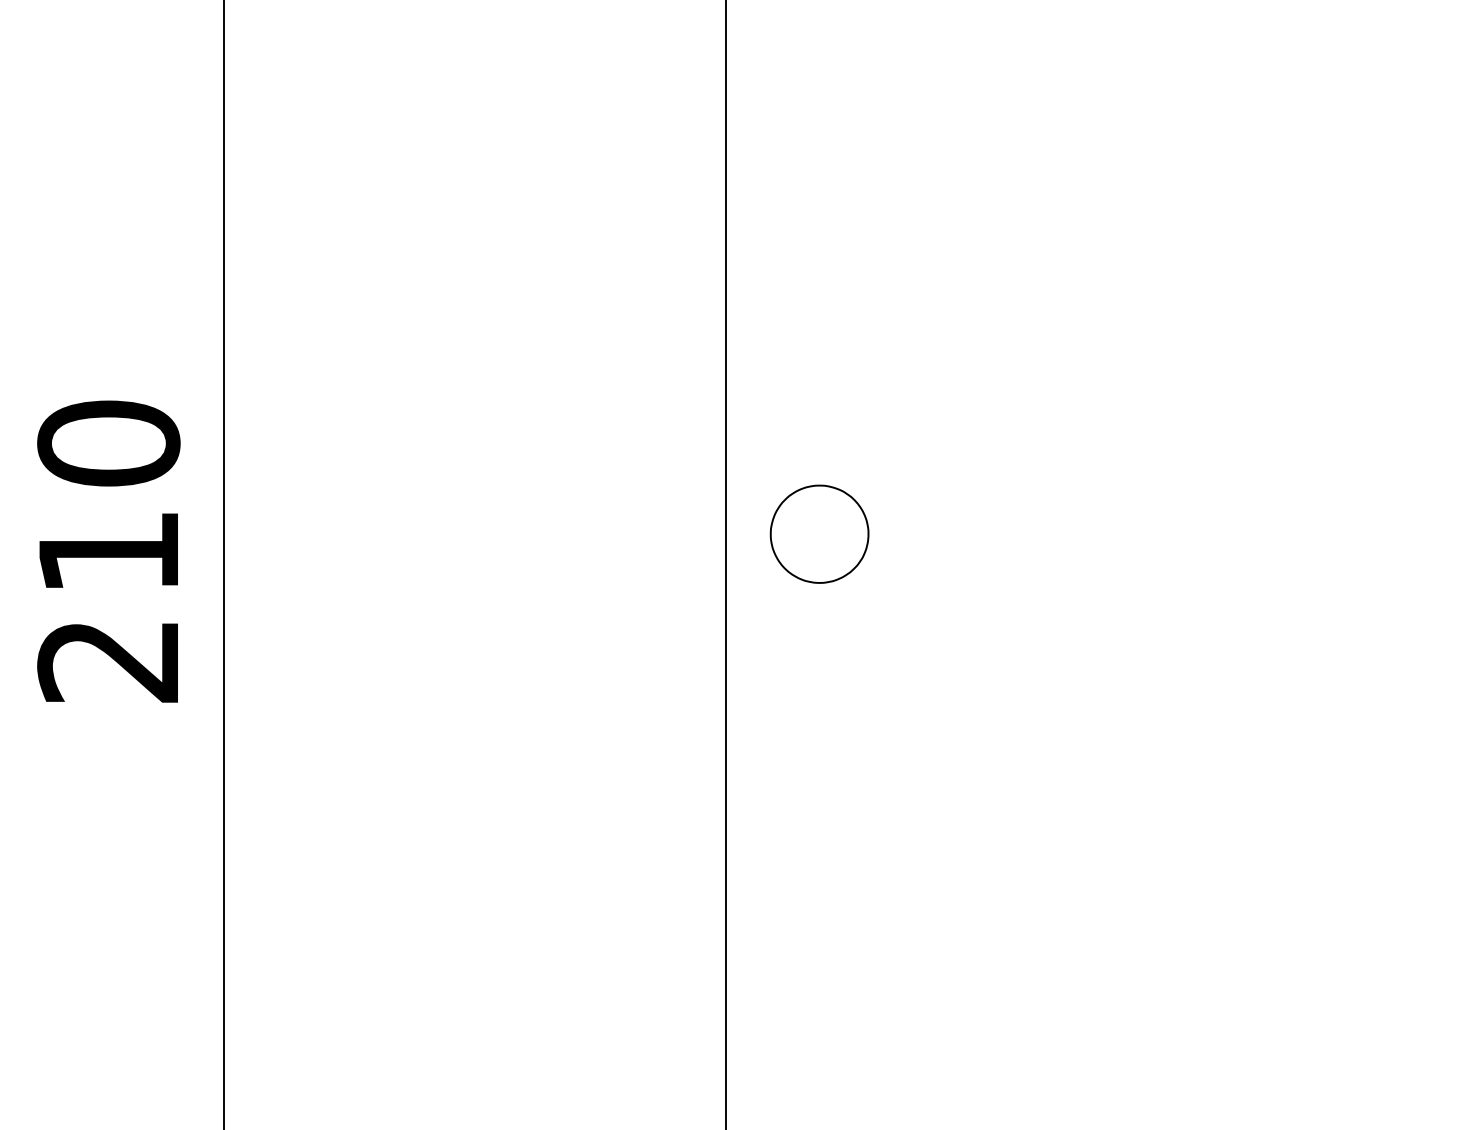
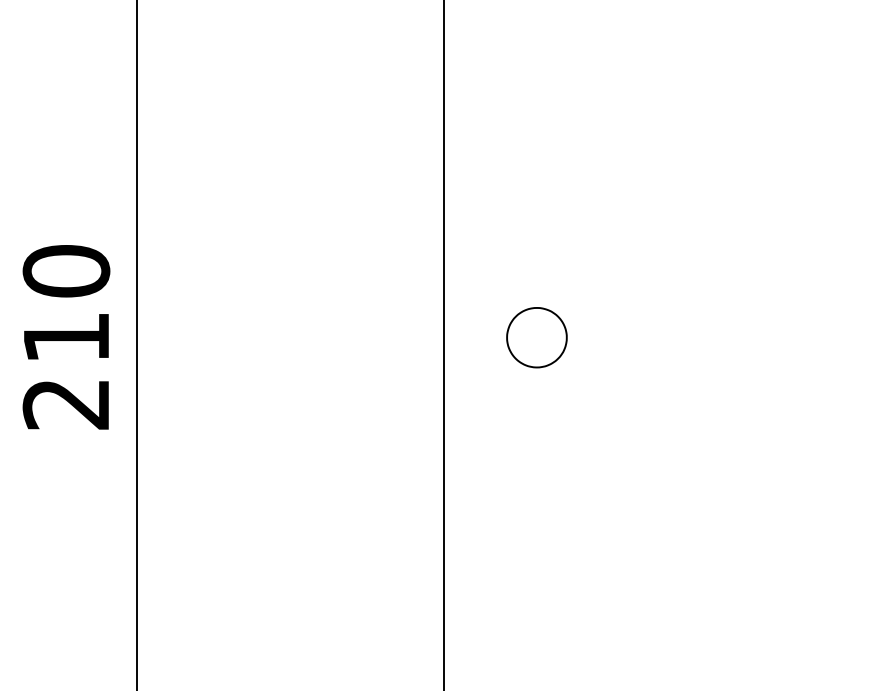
part: (818, 533) -> (536, 337), moved

